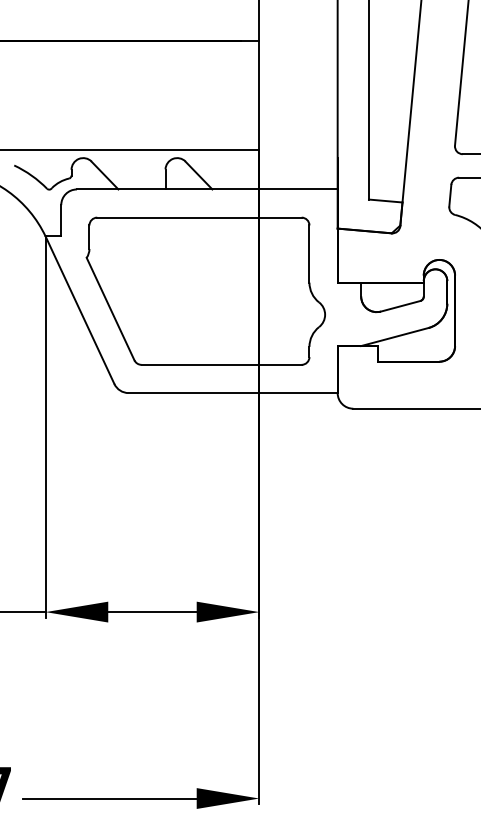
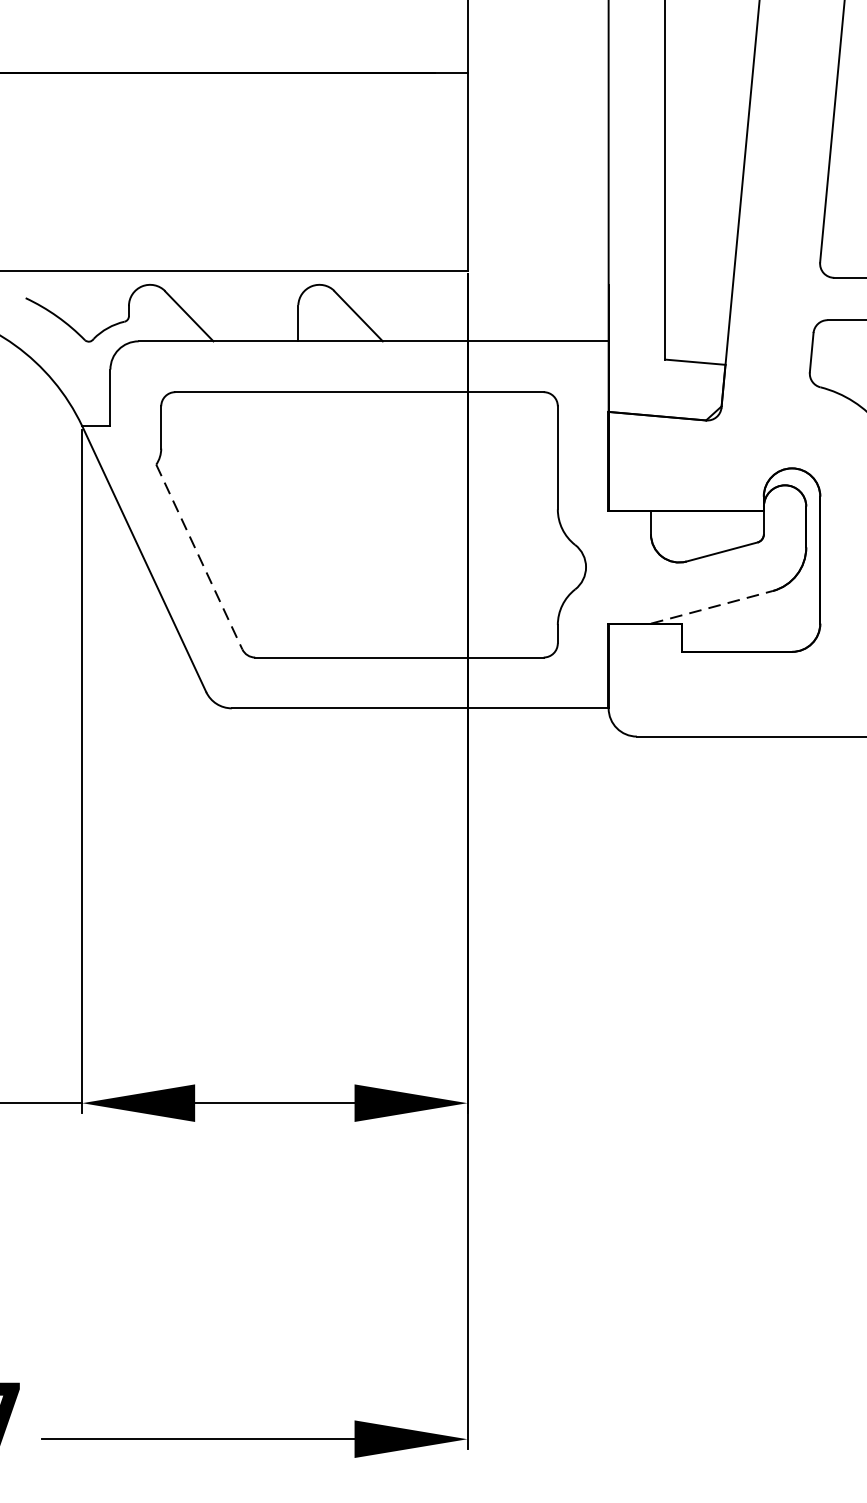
line: (110, 309) -> (199, 557), solid -> dashed
line: (394, 337) -> (711, 608), solid -> dashed

